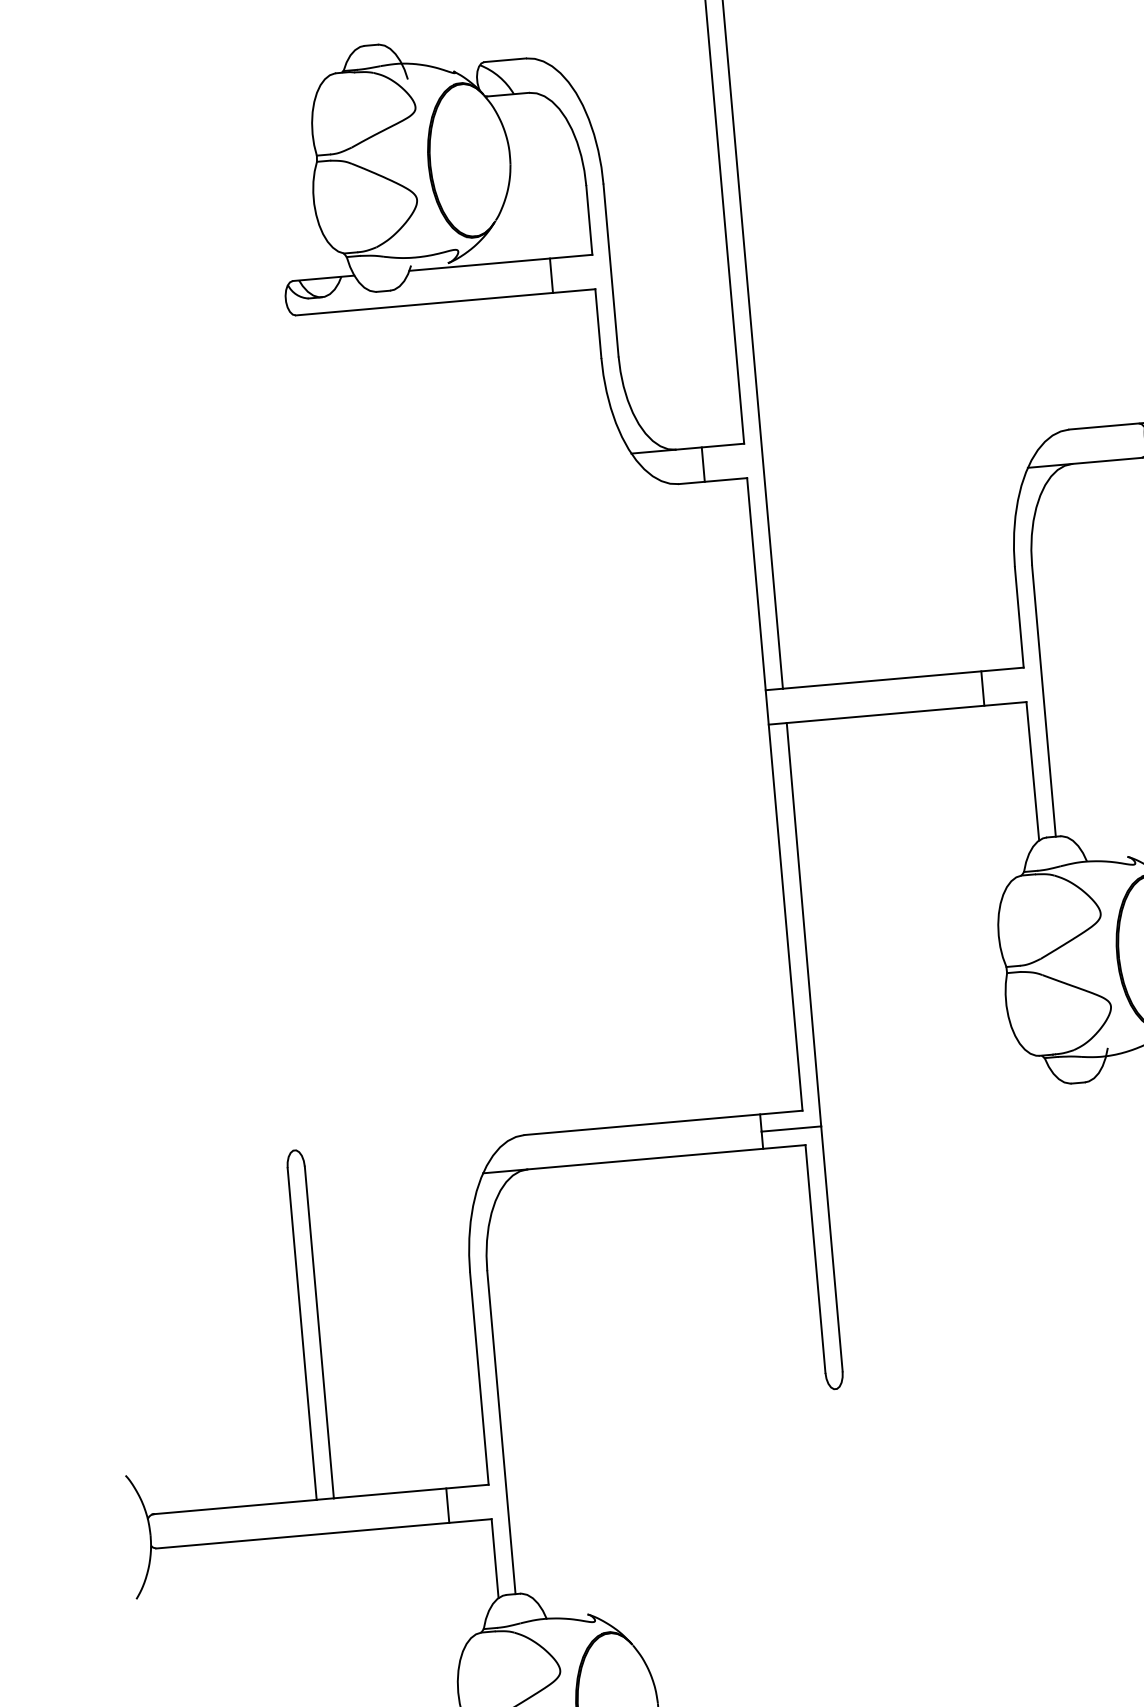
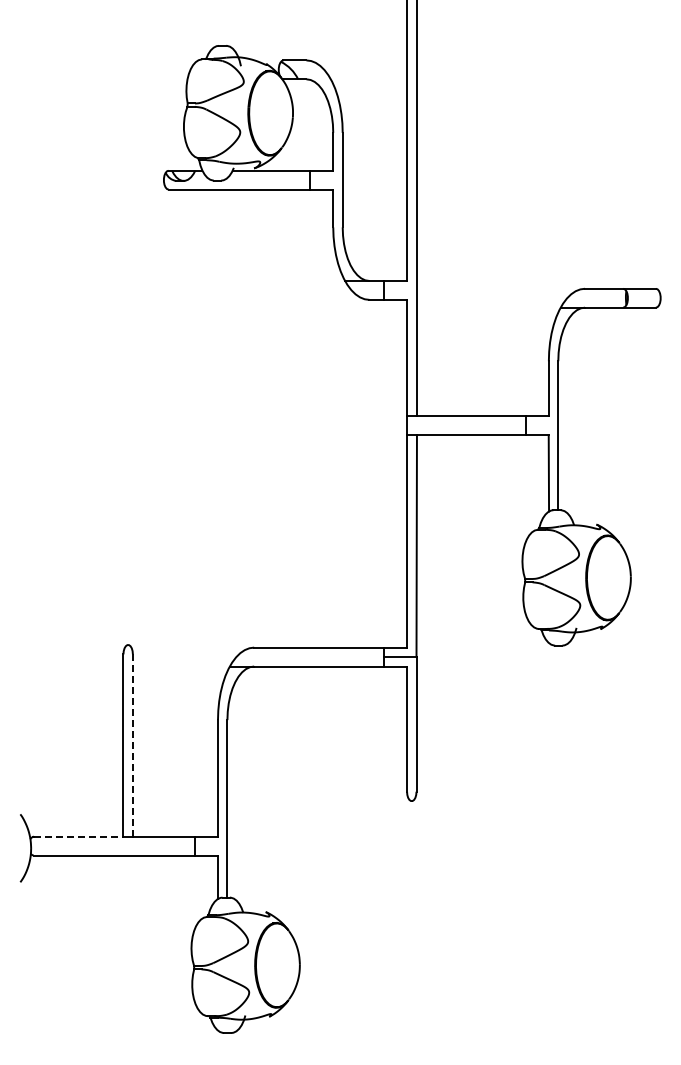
line: (318, 1334) -> (132, 746), solid -> dashed
line: (234, 1506) -> (78, 836), solid -> dashed

